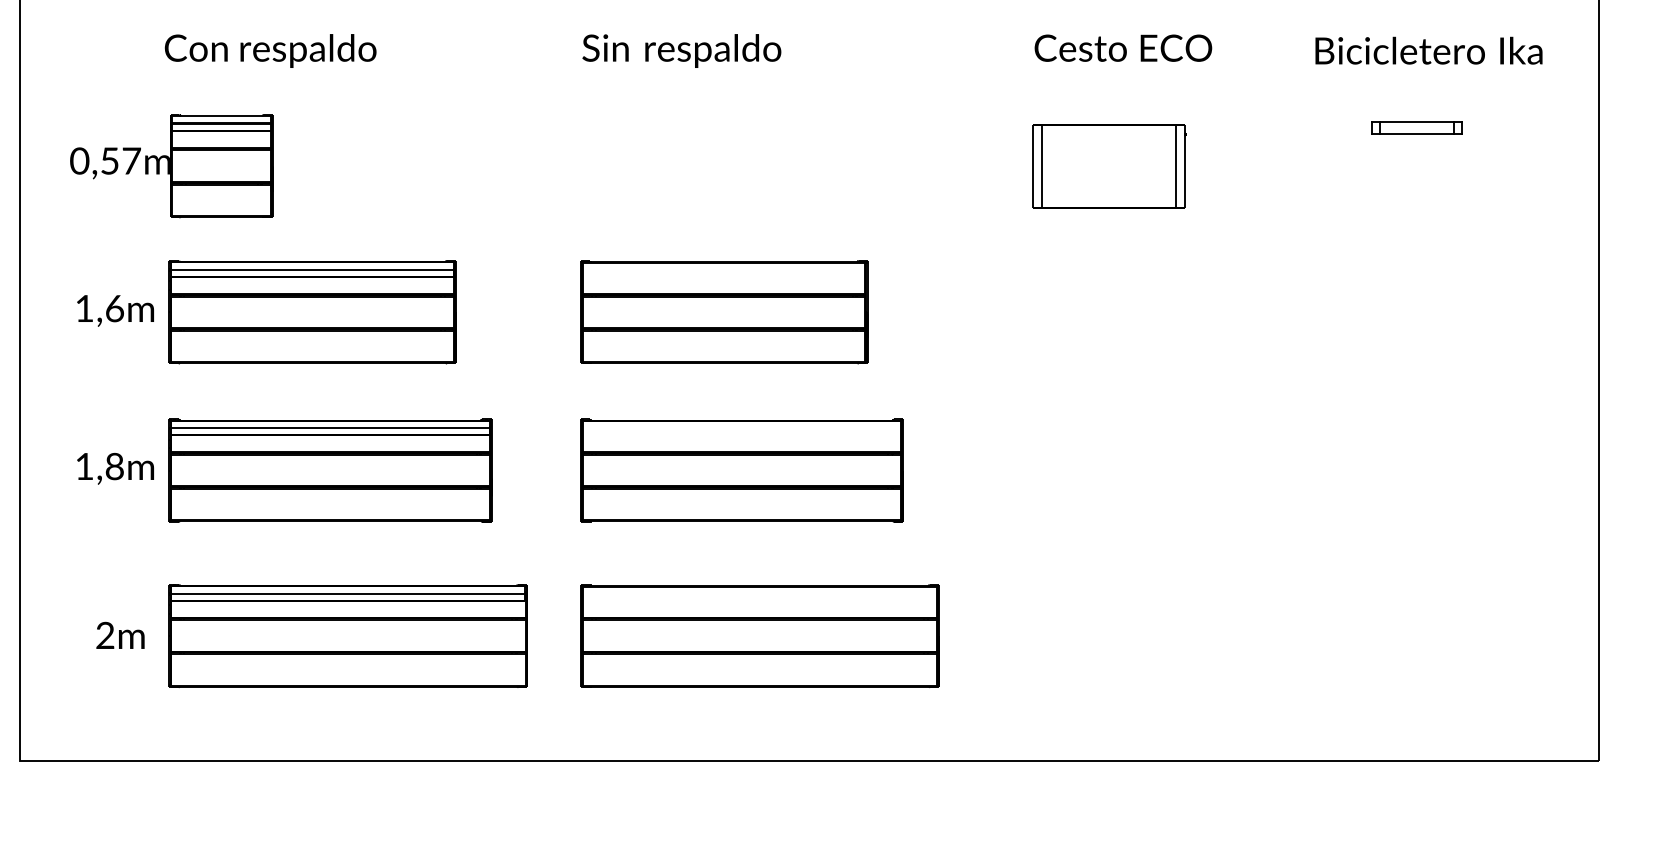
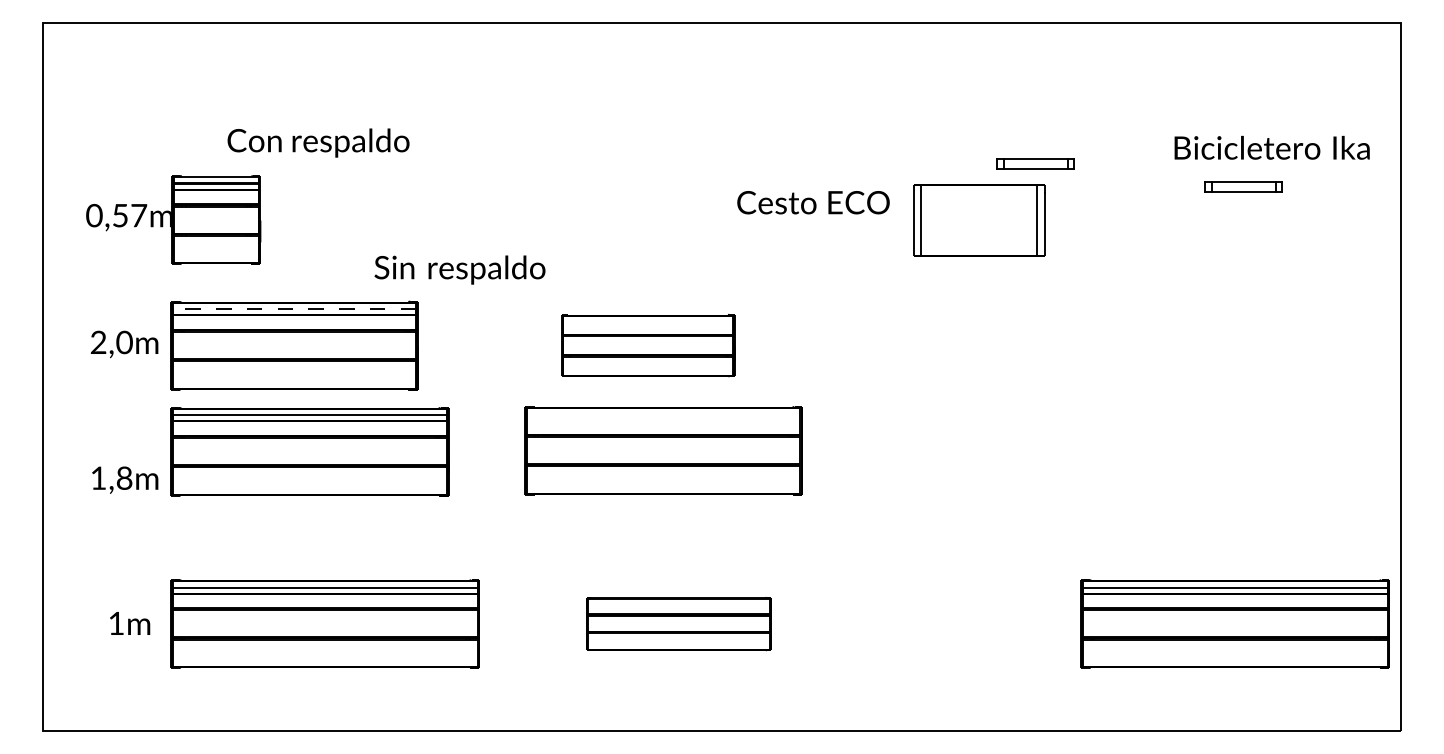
text: (1123, 48) -> (813, 202), moved
text: (270, 50) -> (318, 142), moved
text: (681, 50) -> (459, 269), moved
text: (1428, 50) -> (1271, 147), moved
part: (1174, 100) -> (1035, 163), added
line: (312, 270) -> (294, 309), solid -> dashed
text: (99, 307) -> (111, 341), 1,6m -> 2,0m
part: (724, 312) -> (648, 345), size x0.7
part: (329, 470) -> (309, 451), moved
part: (741, 470) -> (663, 450), moved
text: (104, 634) -> (115, 622), 2m -> 1m
part: (759, 635) -> (678, 623), size x0.6
part: (1406, 635) -> (1234, 623), added

